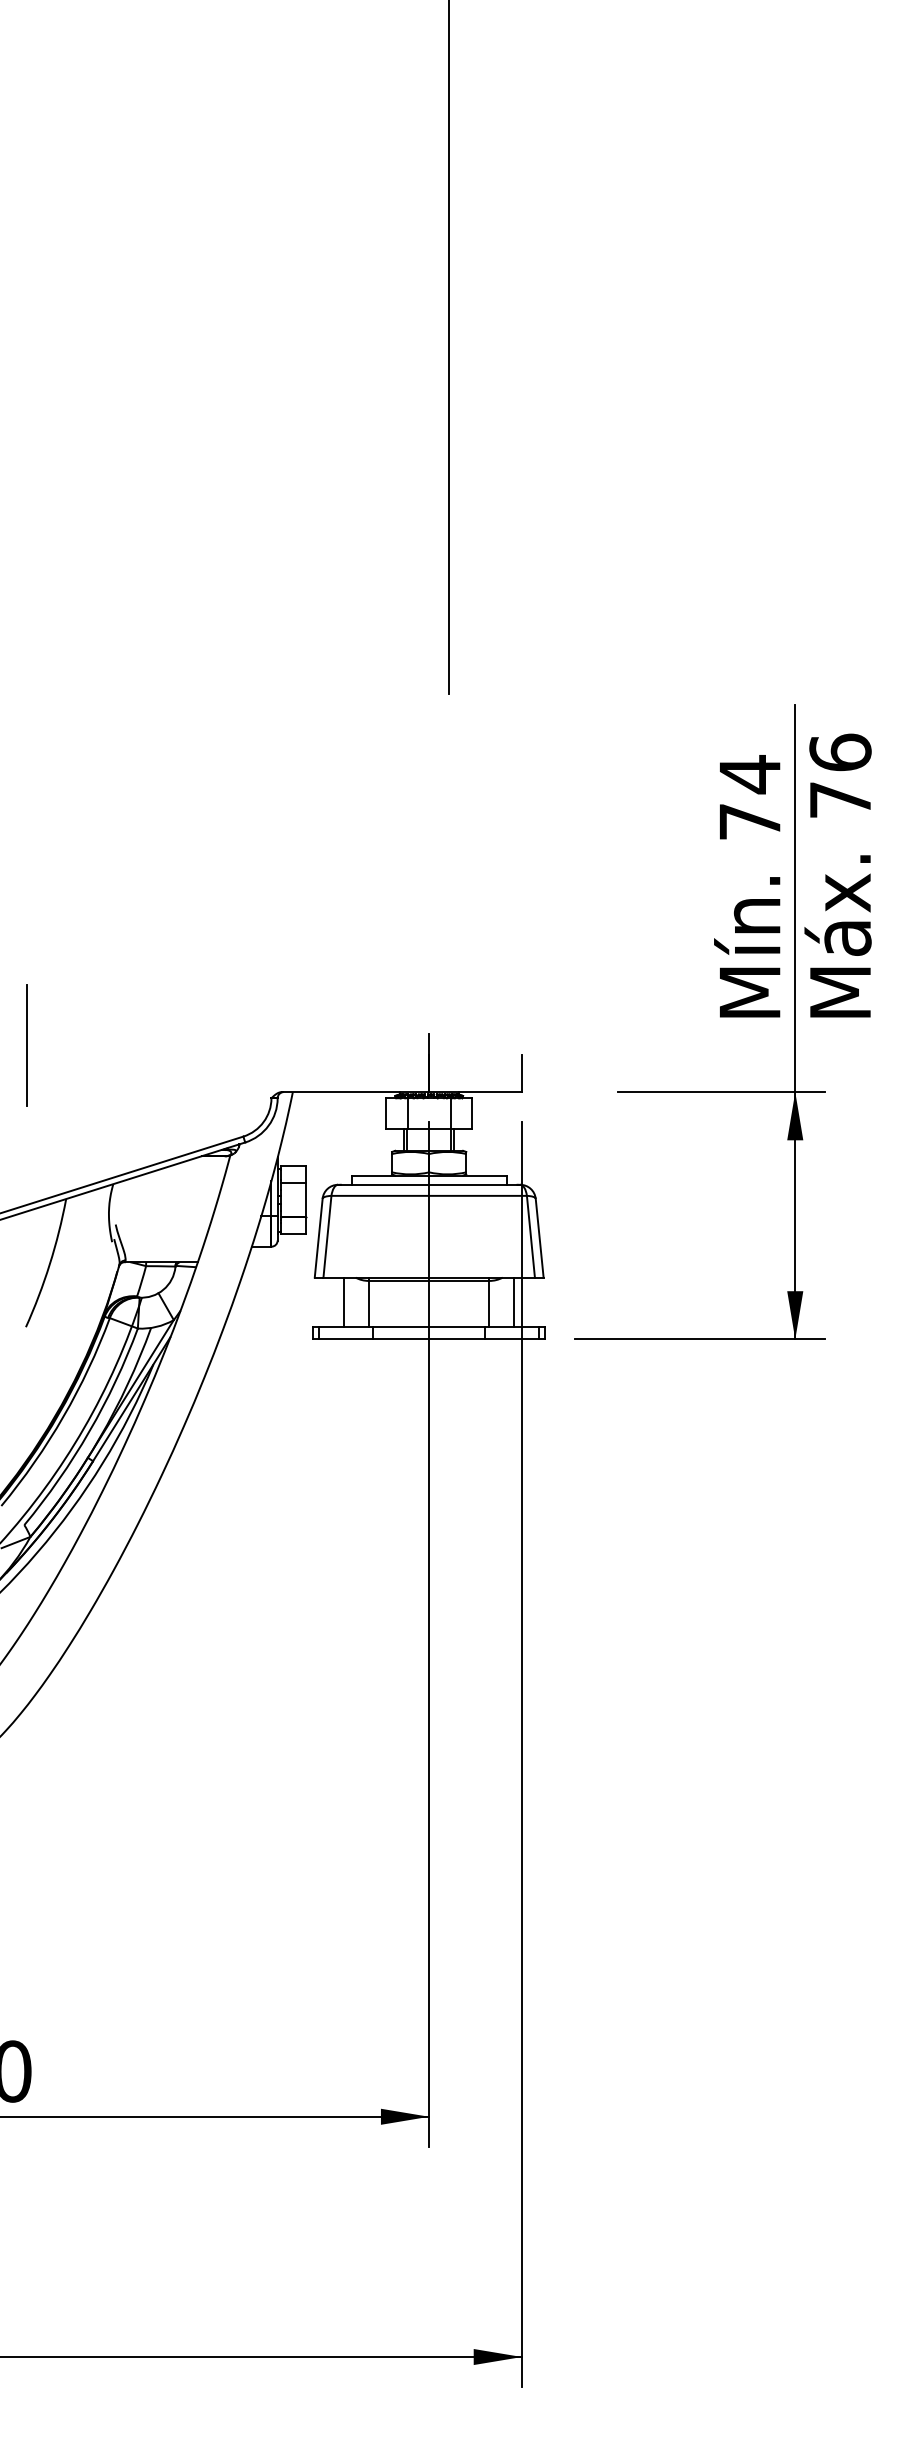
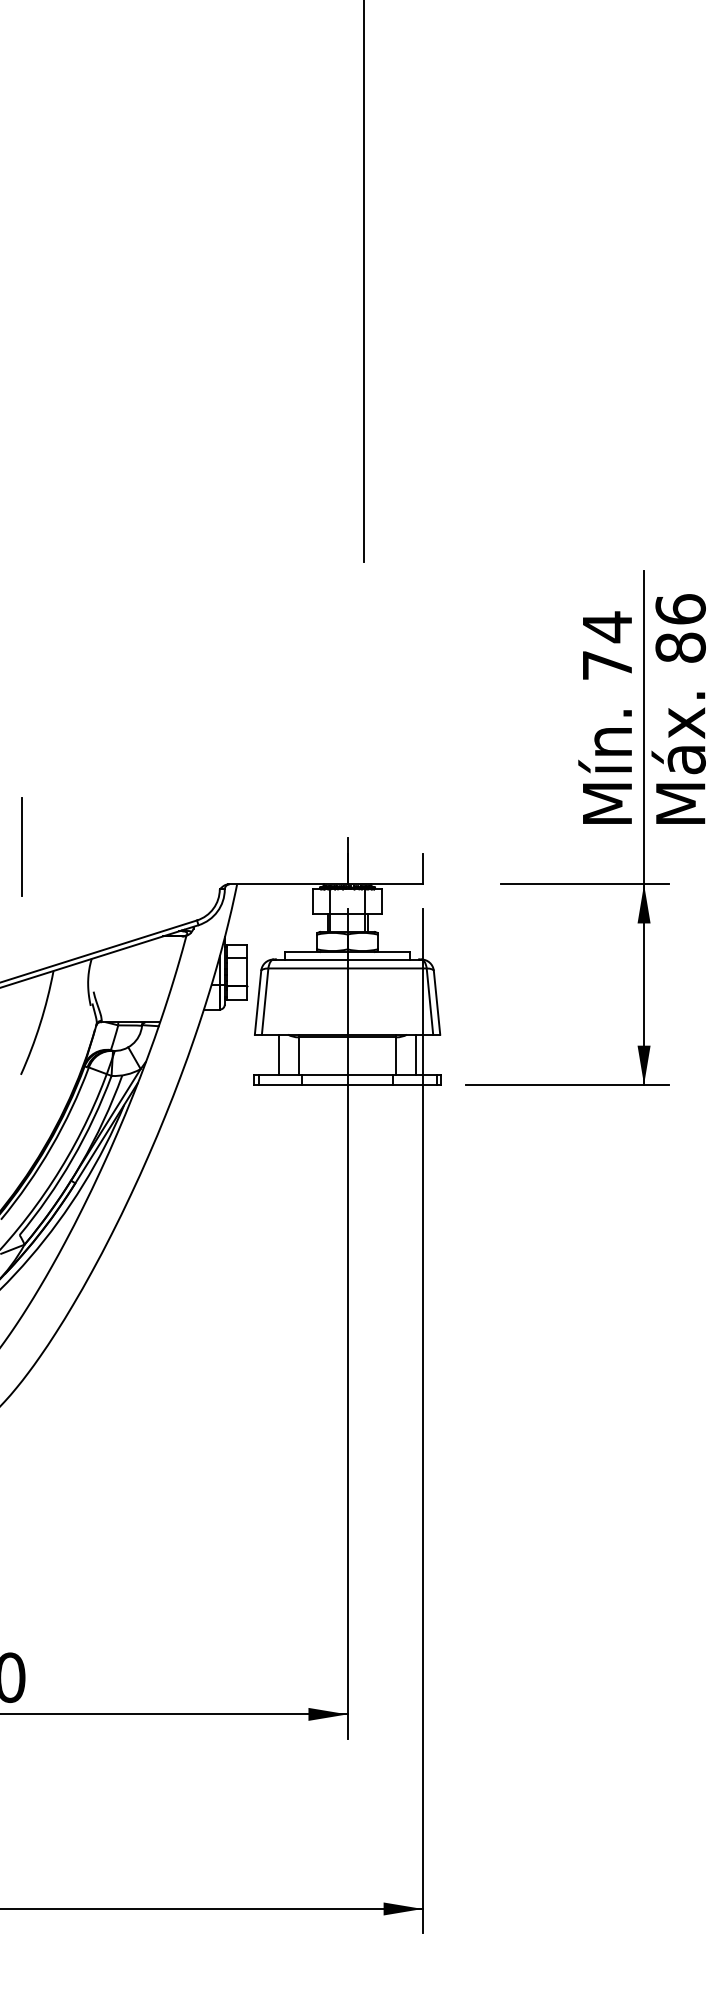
text: (840, 799) -> (680, 647), 76 -> 86

